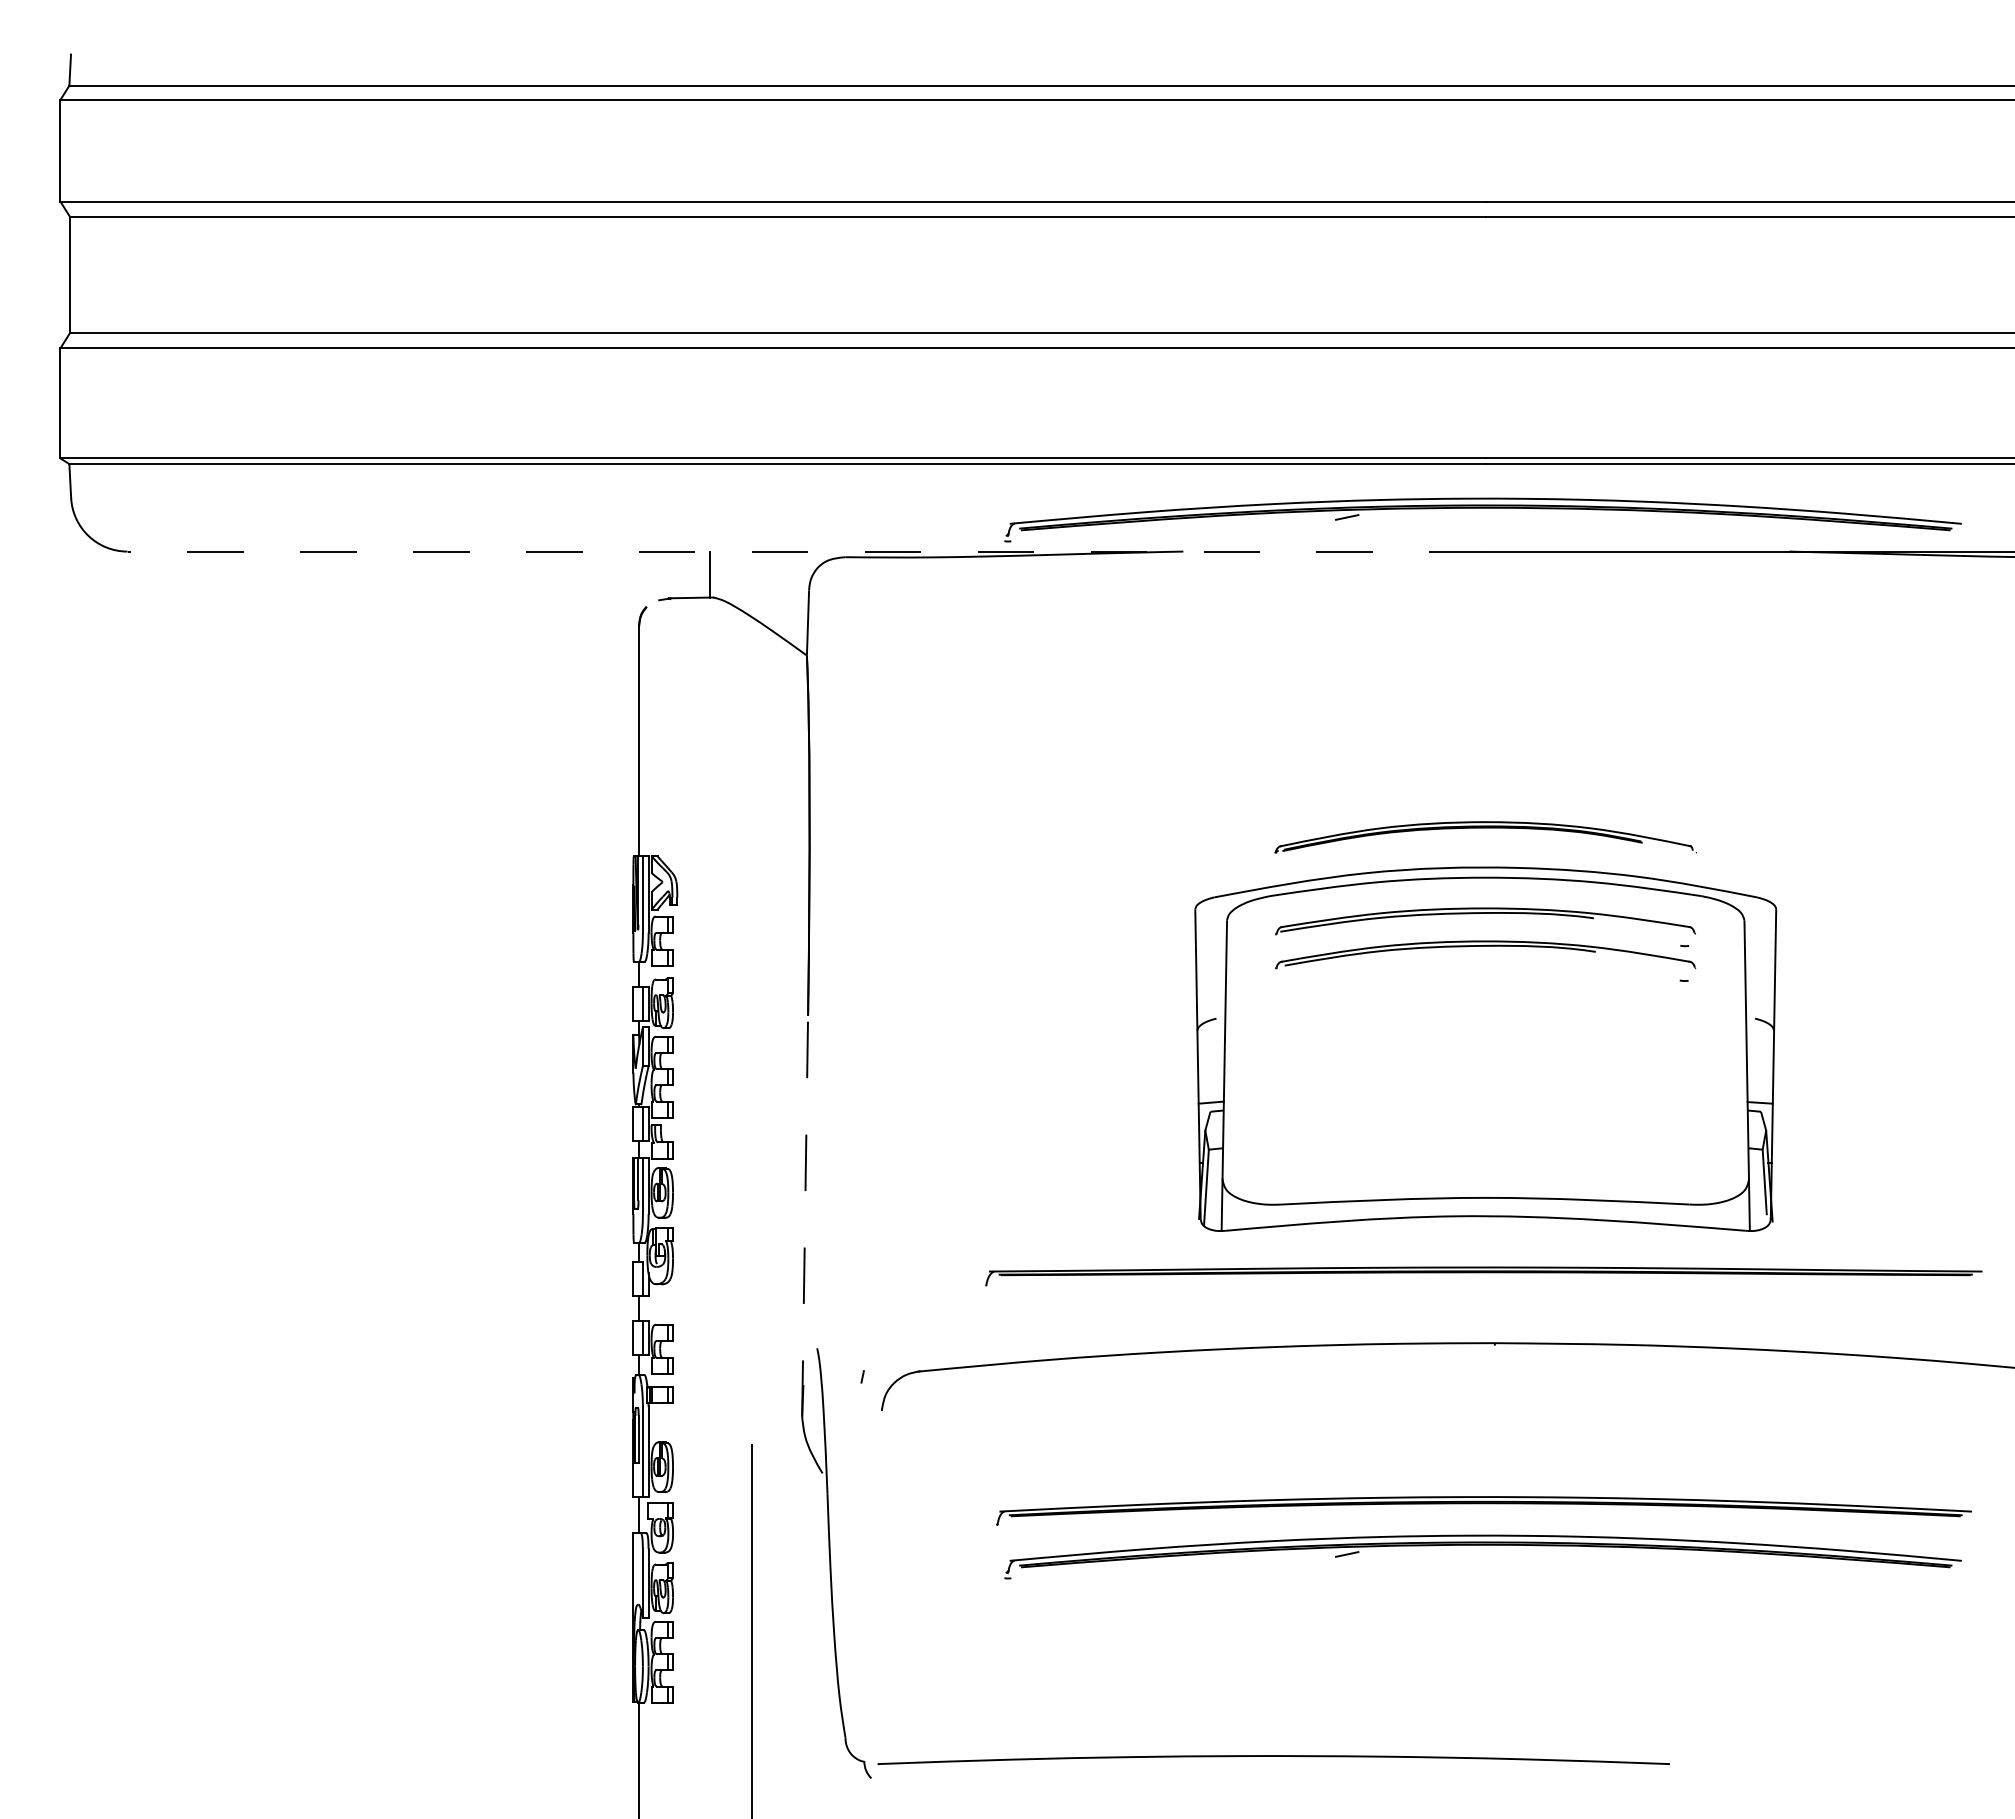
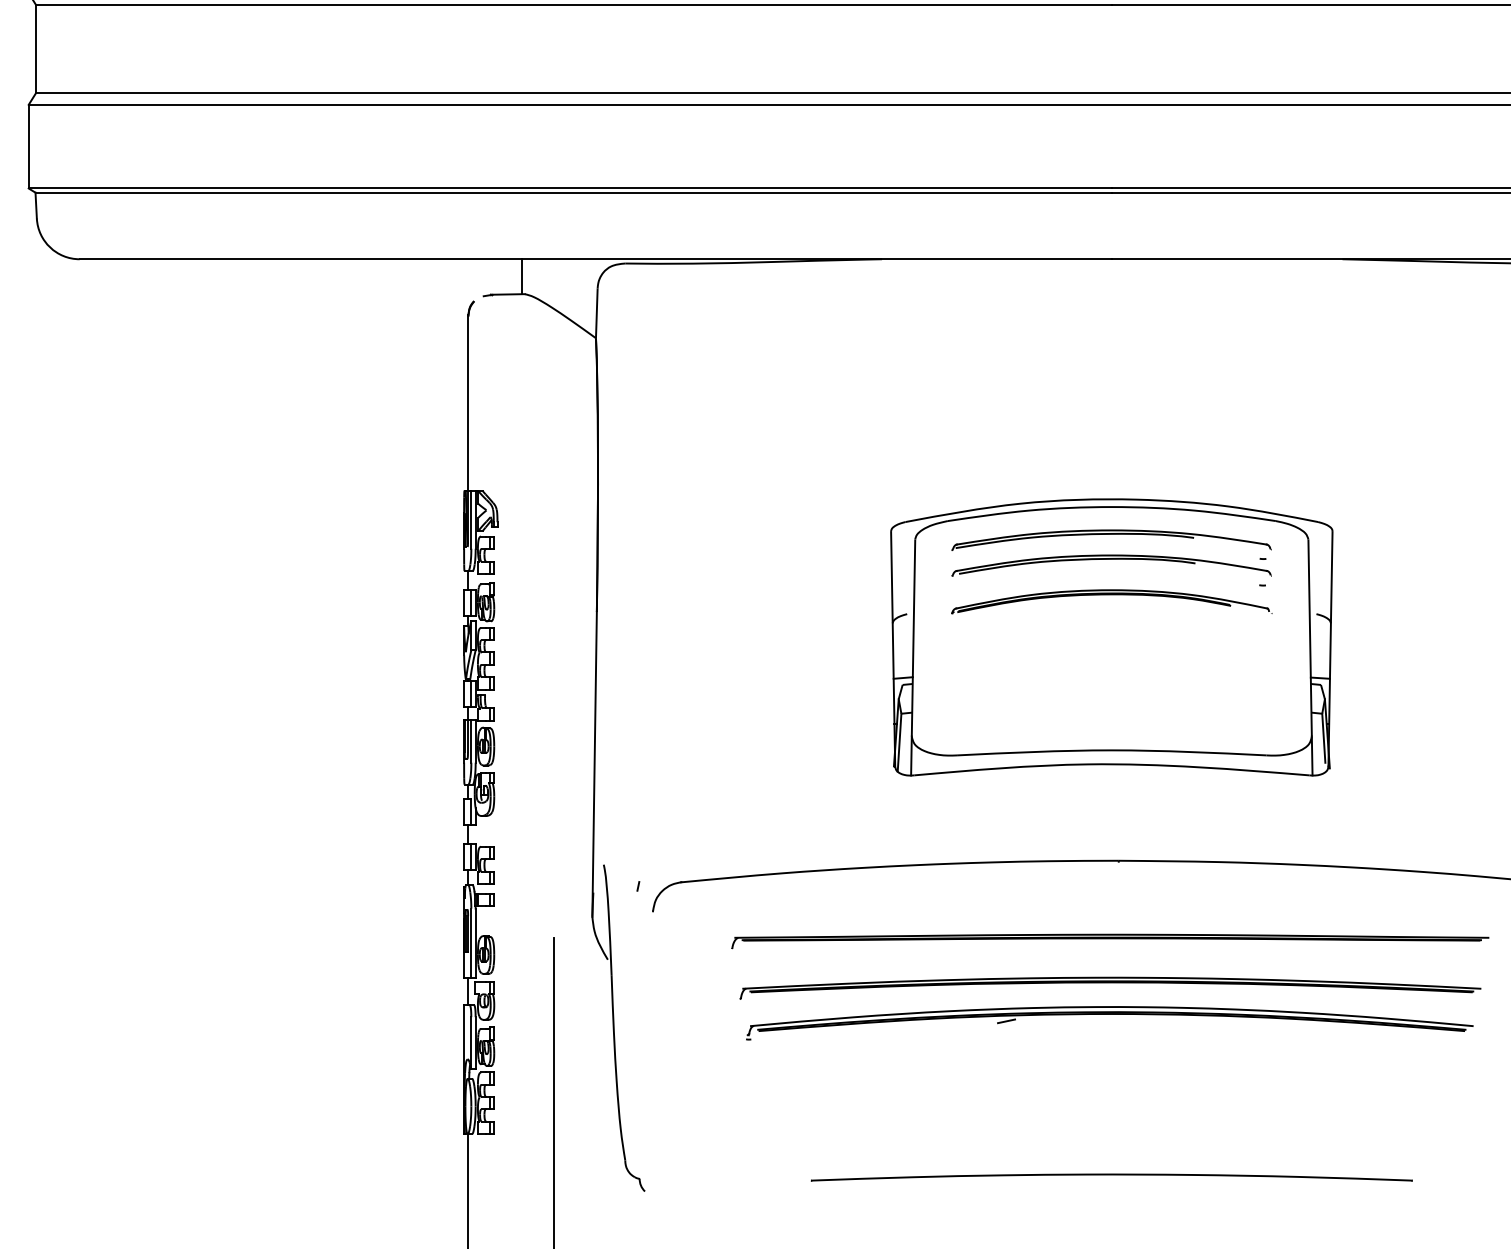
part: (1482, 508) -> (1109, 226), removed
line: (806, 551) -> (595, 259), dashed -> solid
part: (1485, 828) -> (1111, 595), moved
line: (805, 1216) -> (594, 764), dashed -> solid
part: (1483, 1276) -> (1110, 941), moved
part: (1273, 1760) -> (1111, 1177), moved

